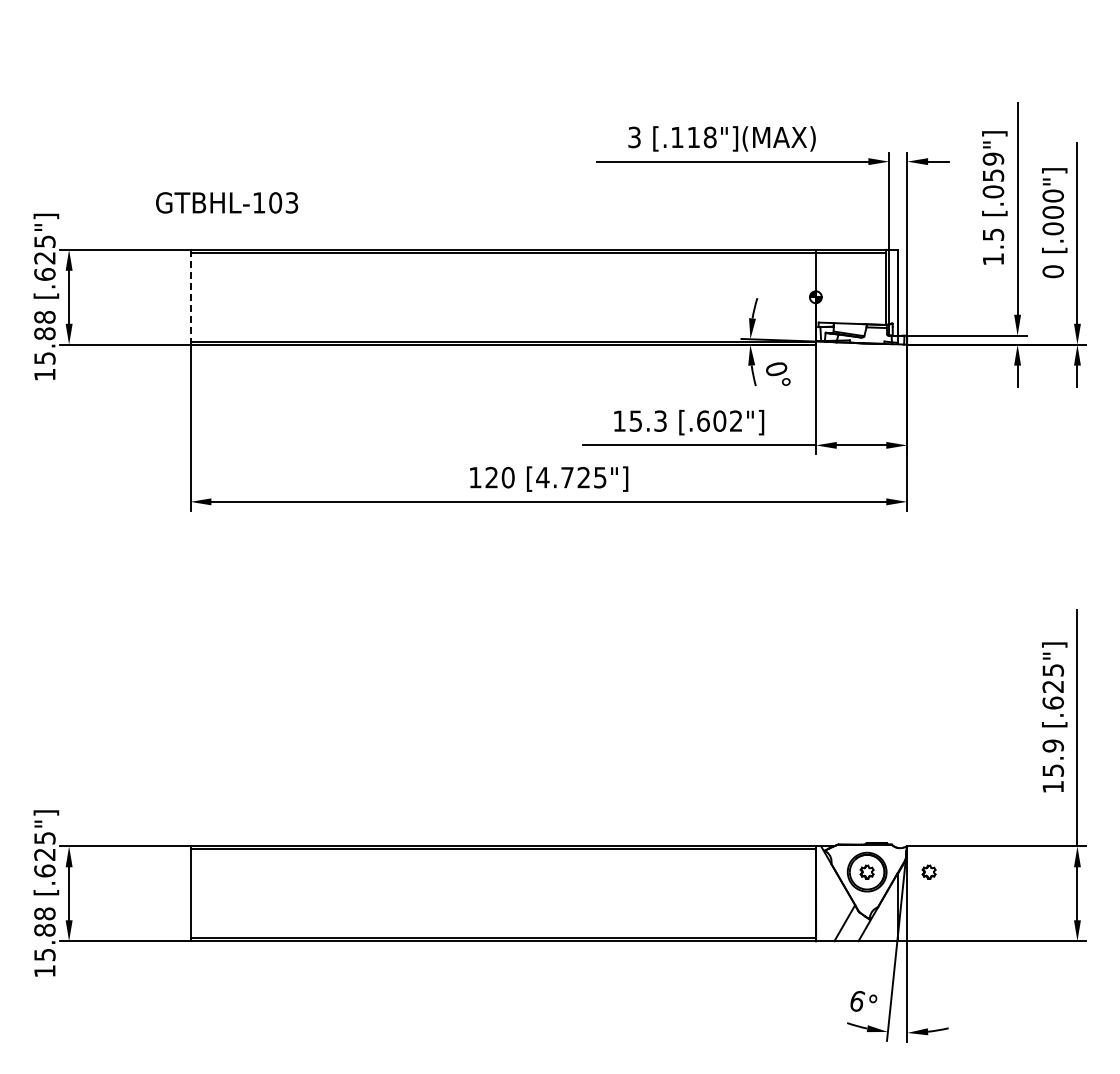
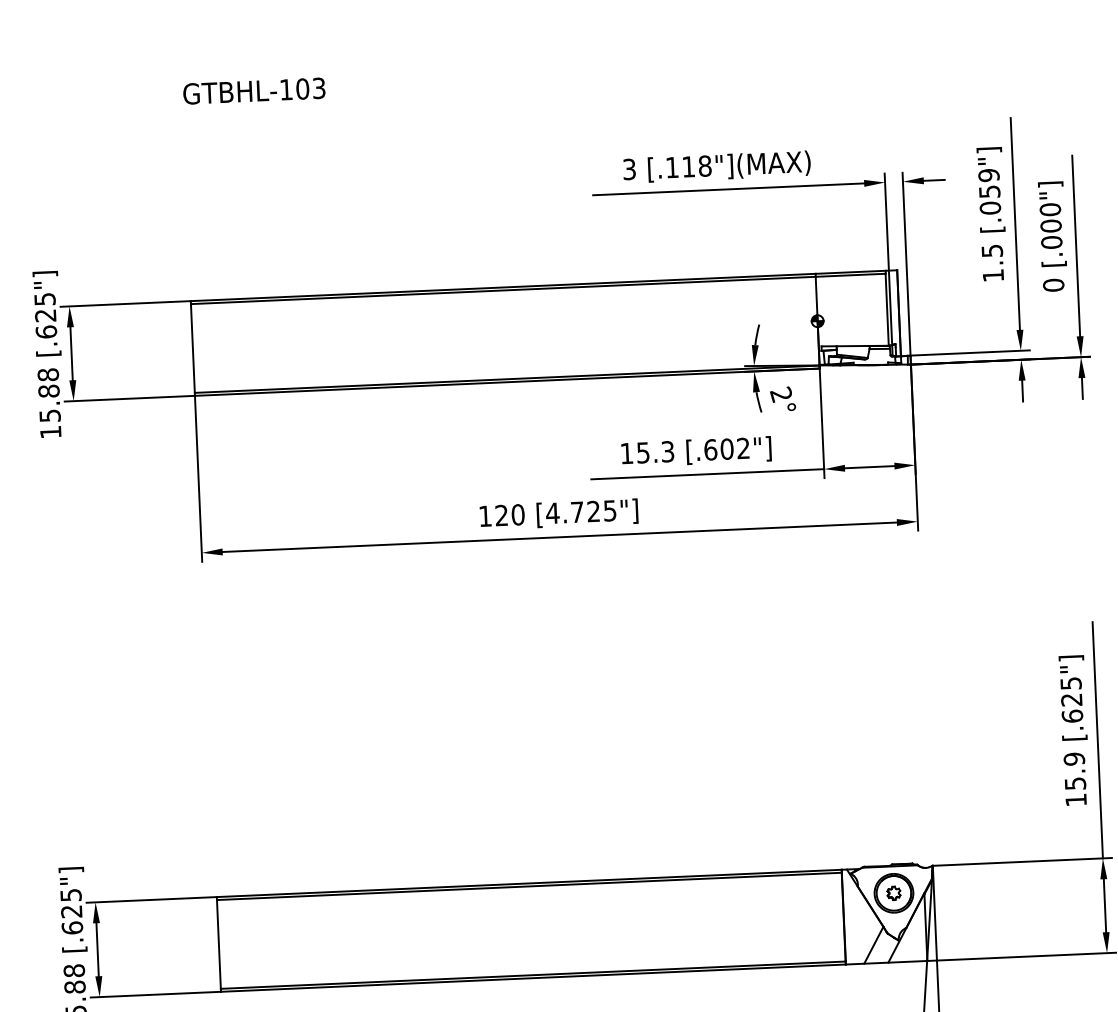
text: (227, 202) -> (254, 90), moved
line: (190, 297) -> (192, 348), dashed -> solid
text: (776, 368) -> (781, 394), 0° -> 2°
part: (928, 871) -> (955, 889), removed

